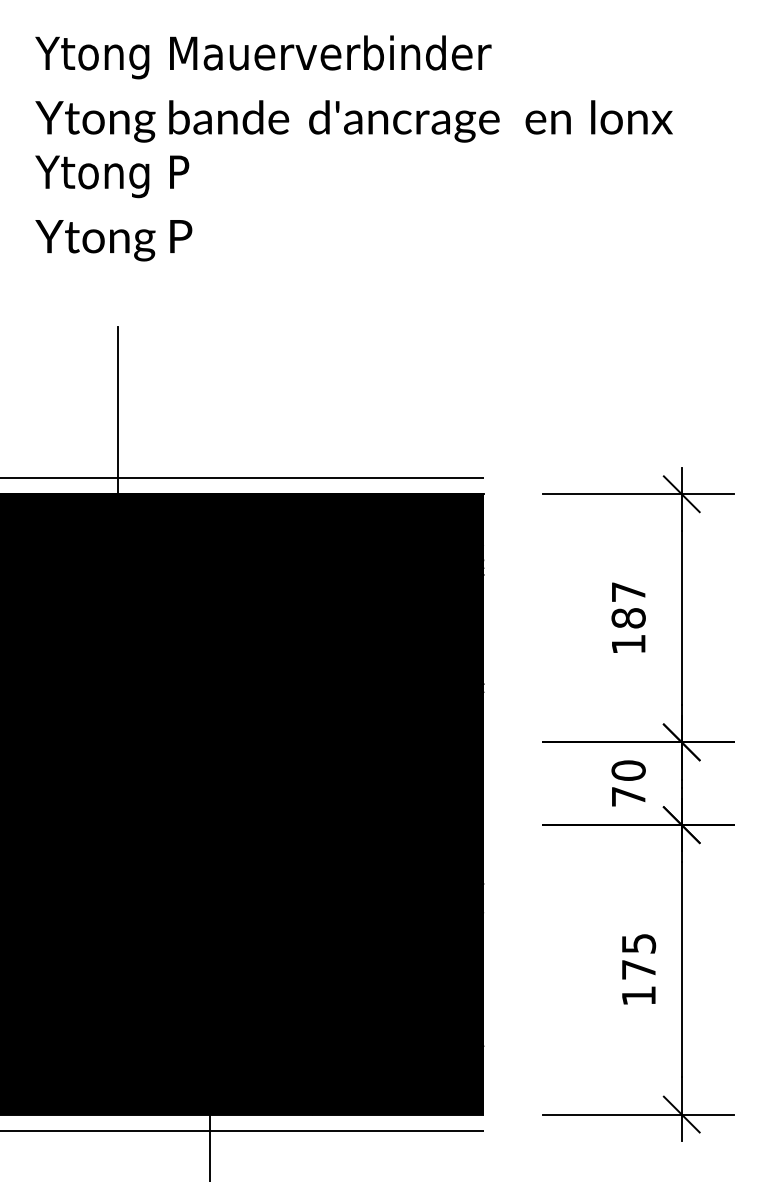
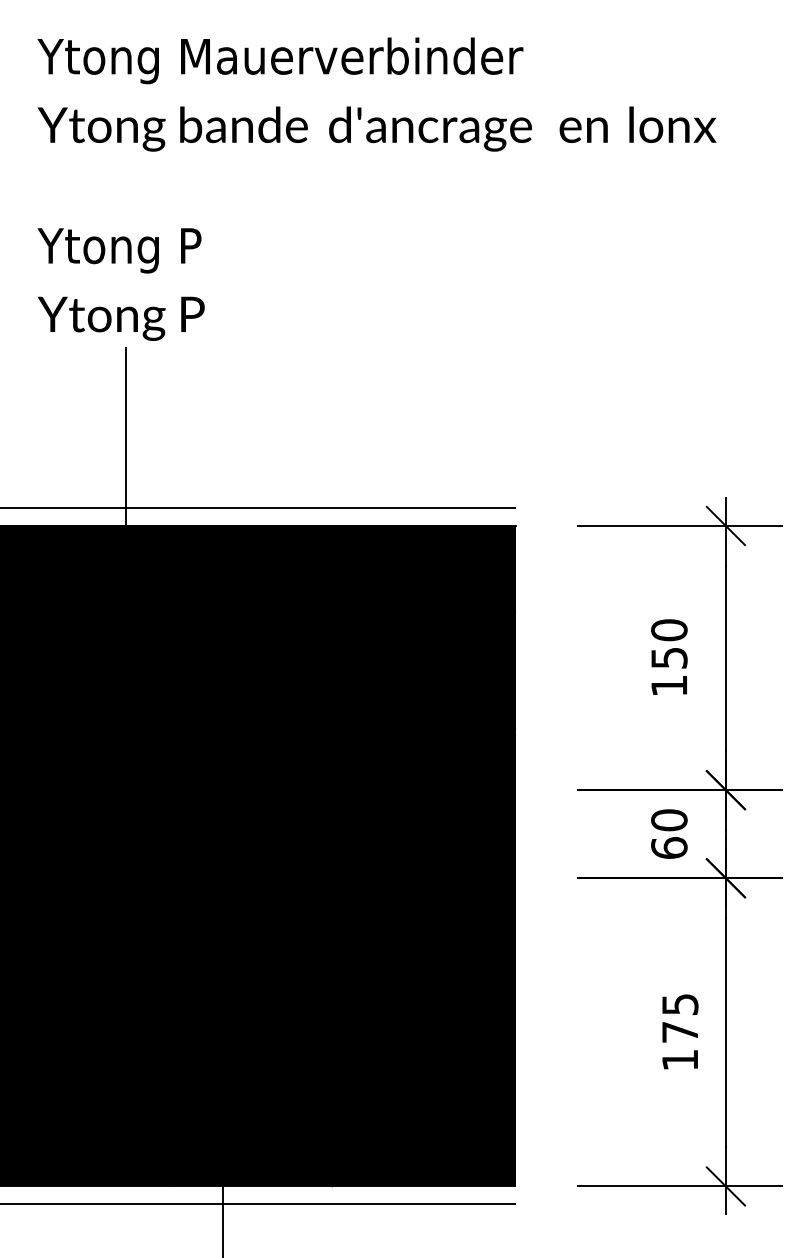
text: (113, 208) -> (120, 284), moved
text: (628, 604) -> (669, 643), 187 -> 150
text: (628, 796) -> (669, 847), 70 -> 60

